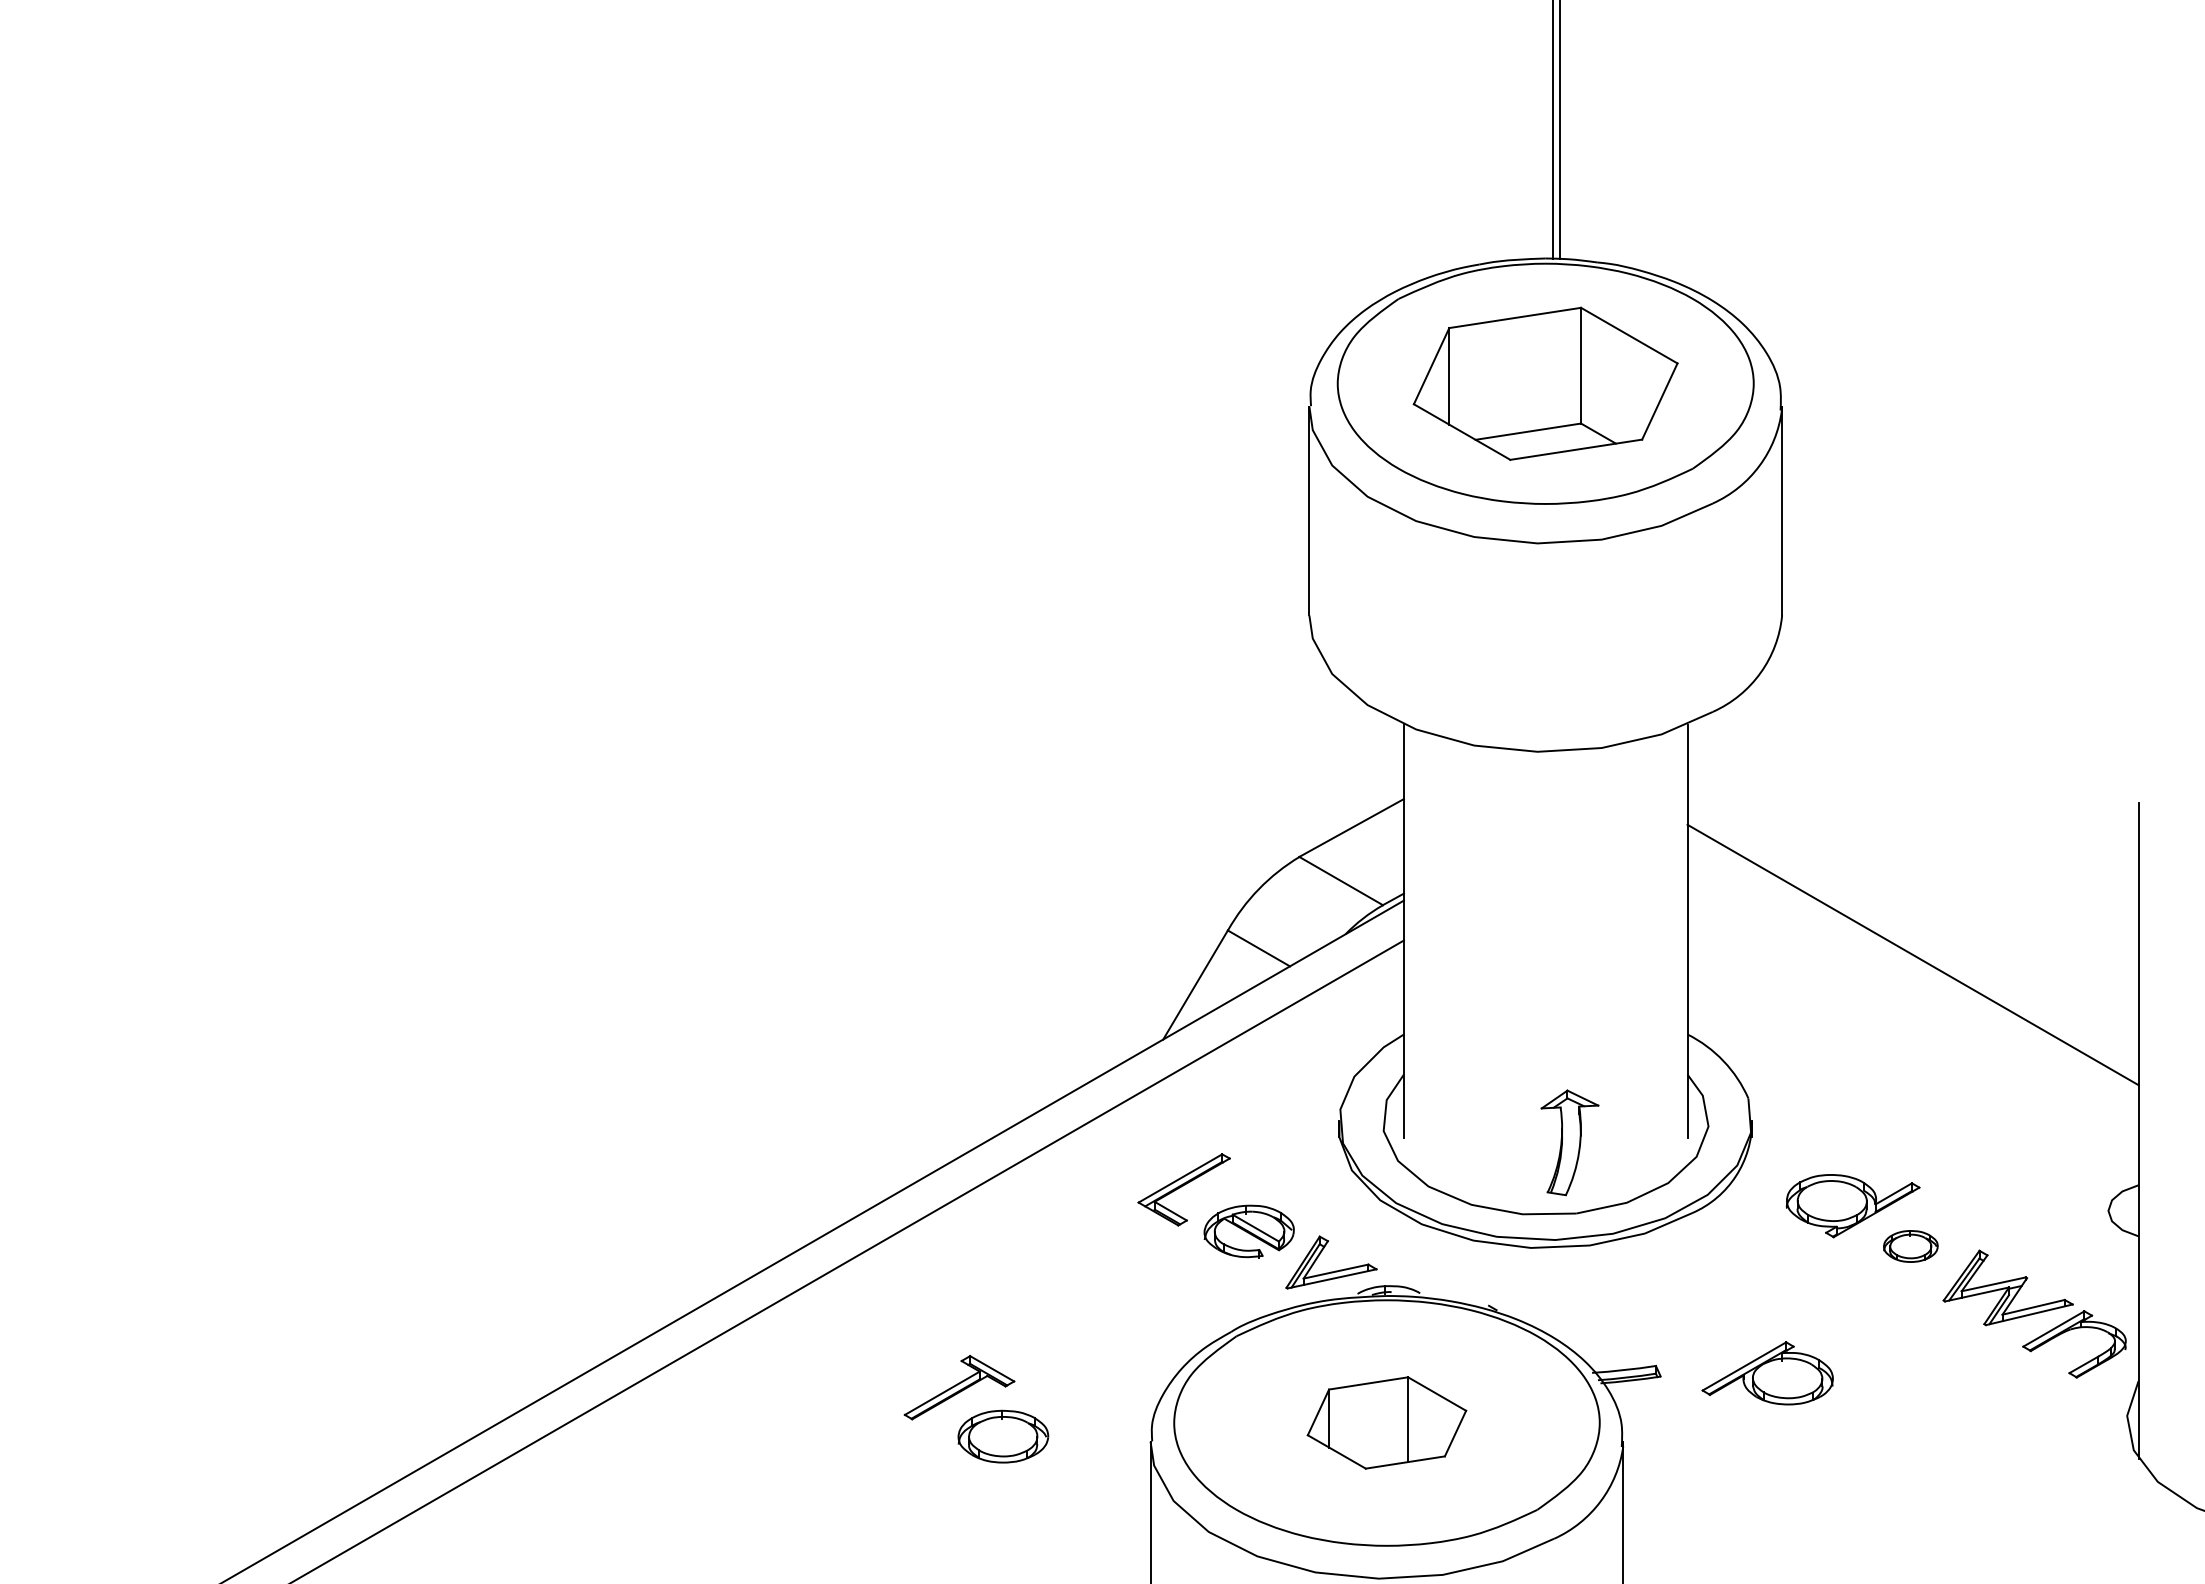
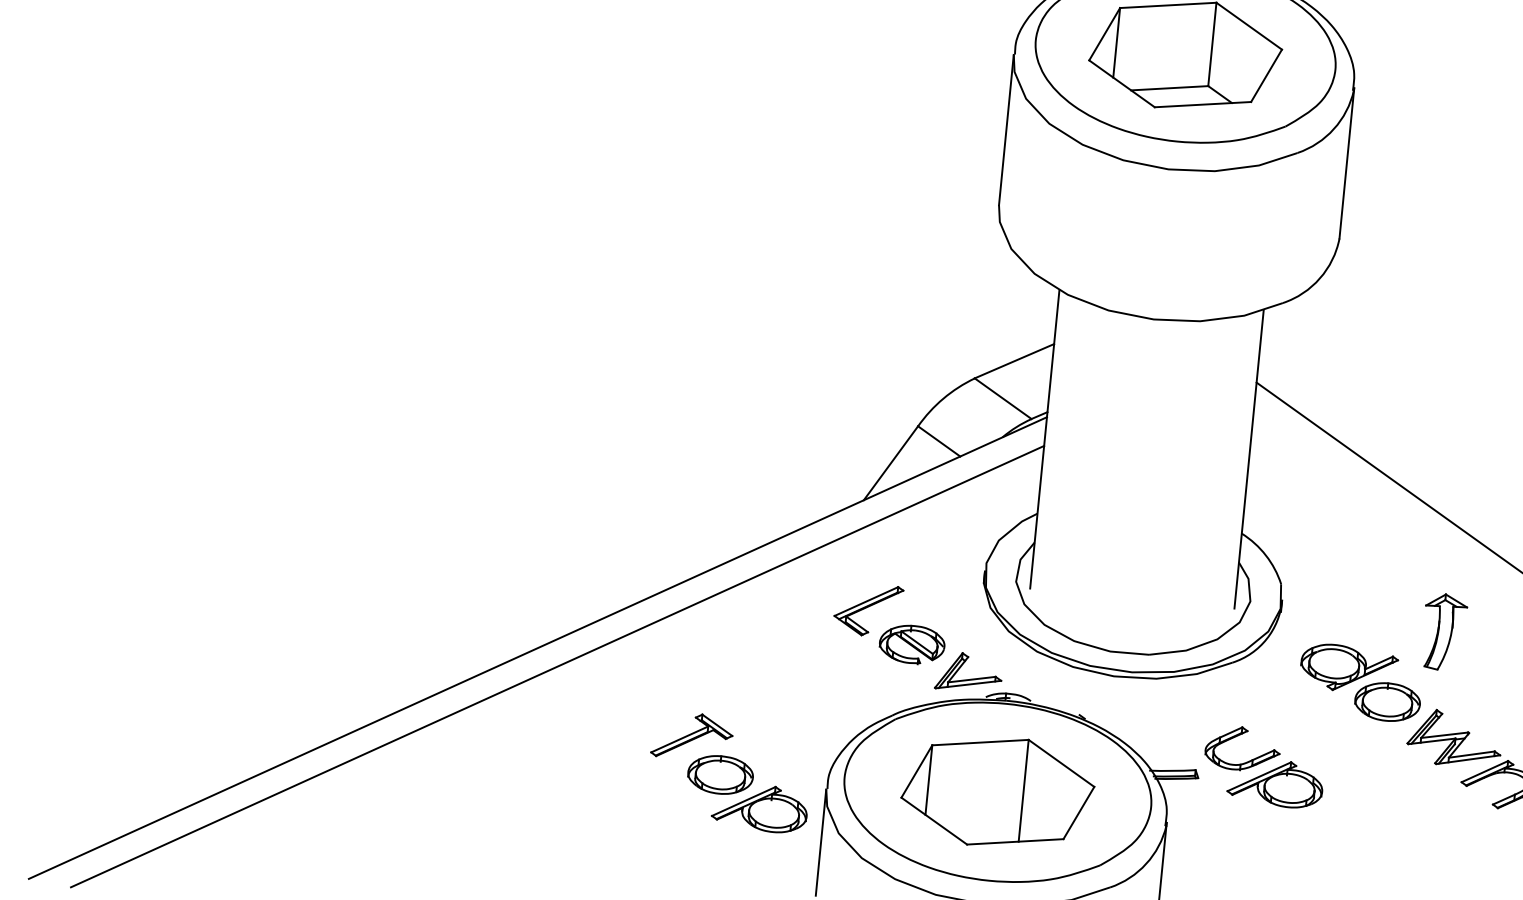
part: (1569, 1142) -> (1443, 632), moved
part: (1910, 1246) -> (1387, 702), size x1.67
part: (1708, 1314) -> (1237, 736), added
part: (1386, 1422) -> (997, 791), size x1.67
part: (1061, 1476) -> (759, 807), added

